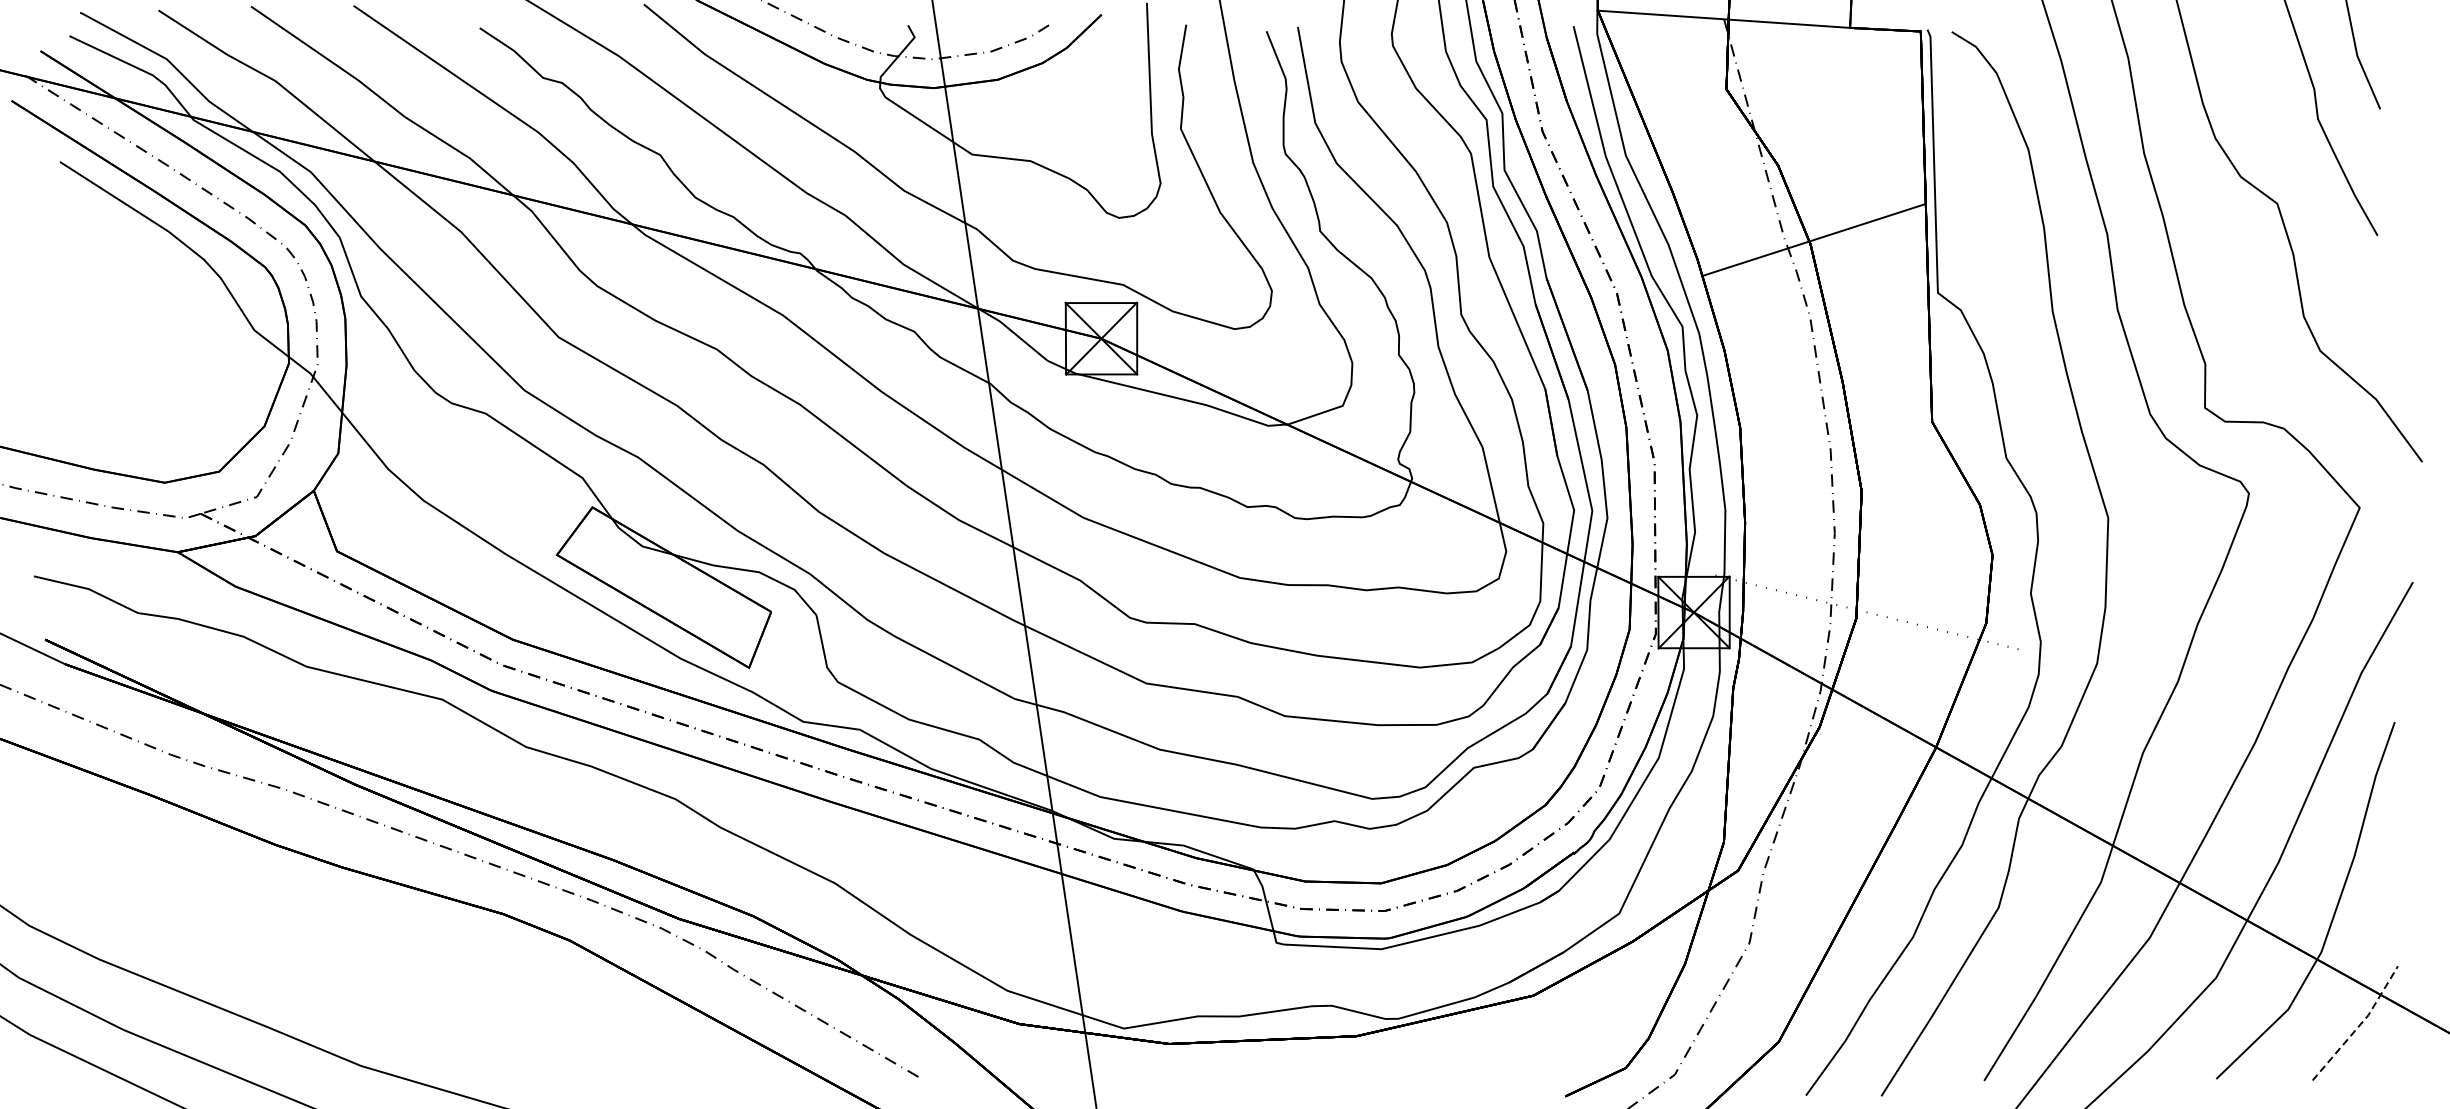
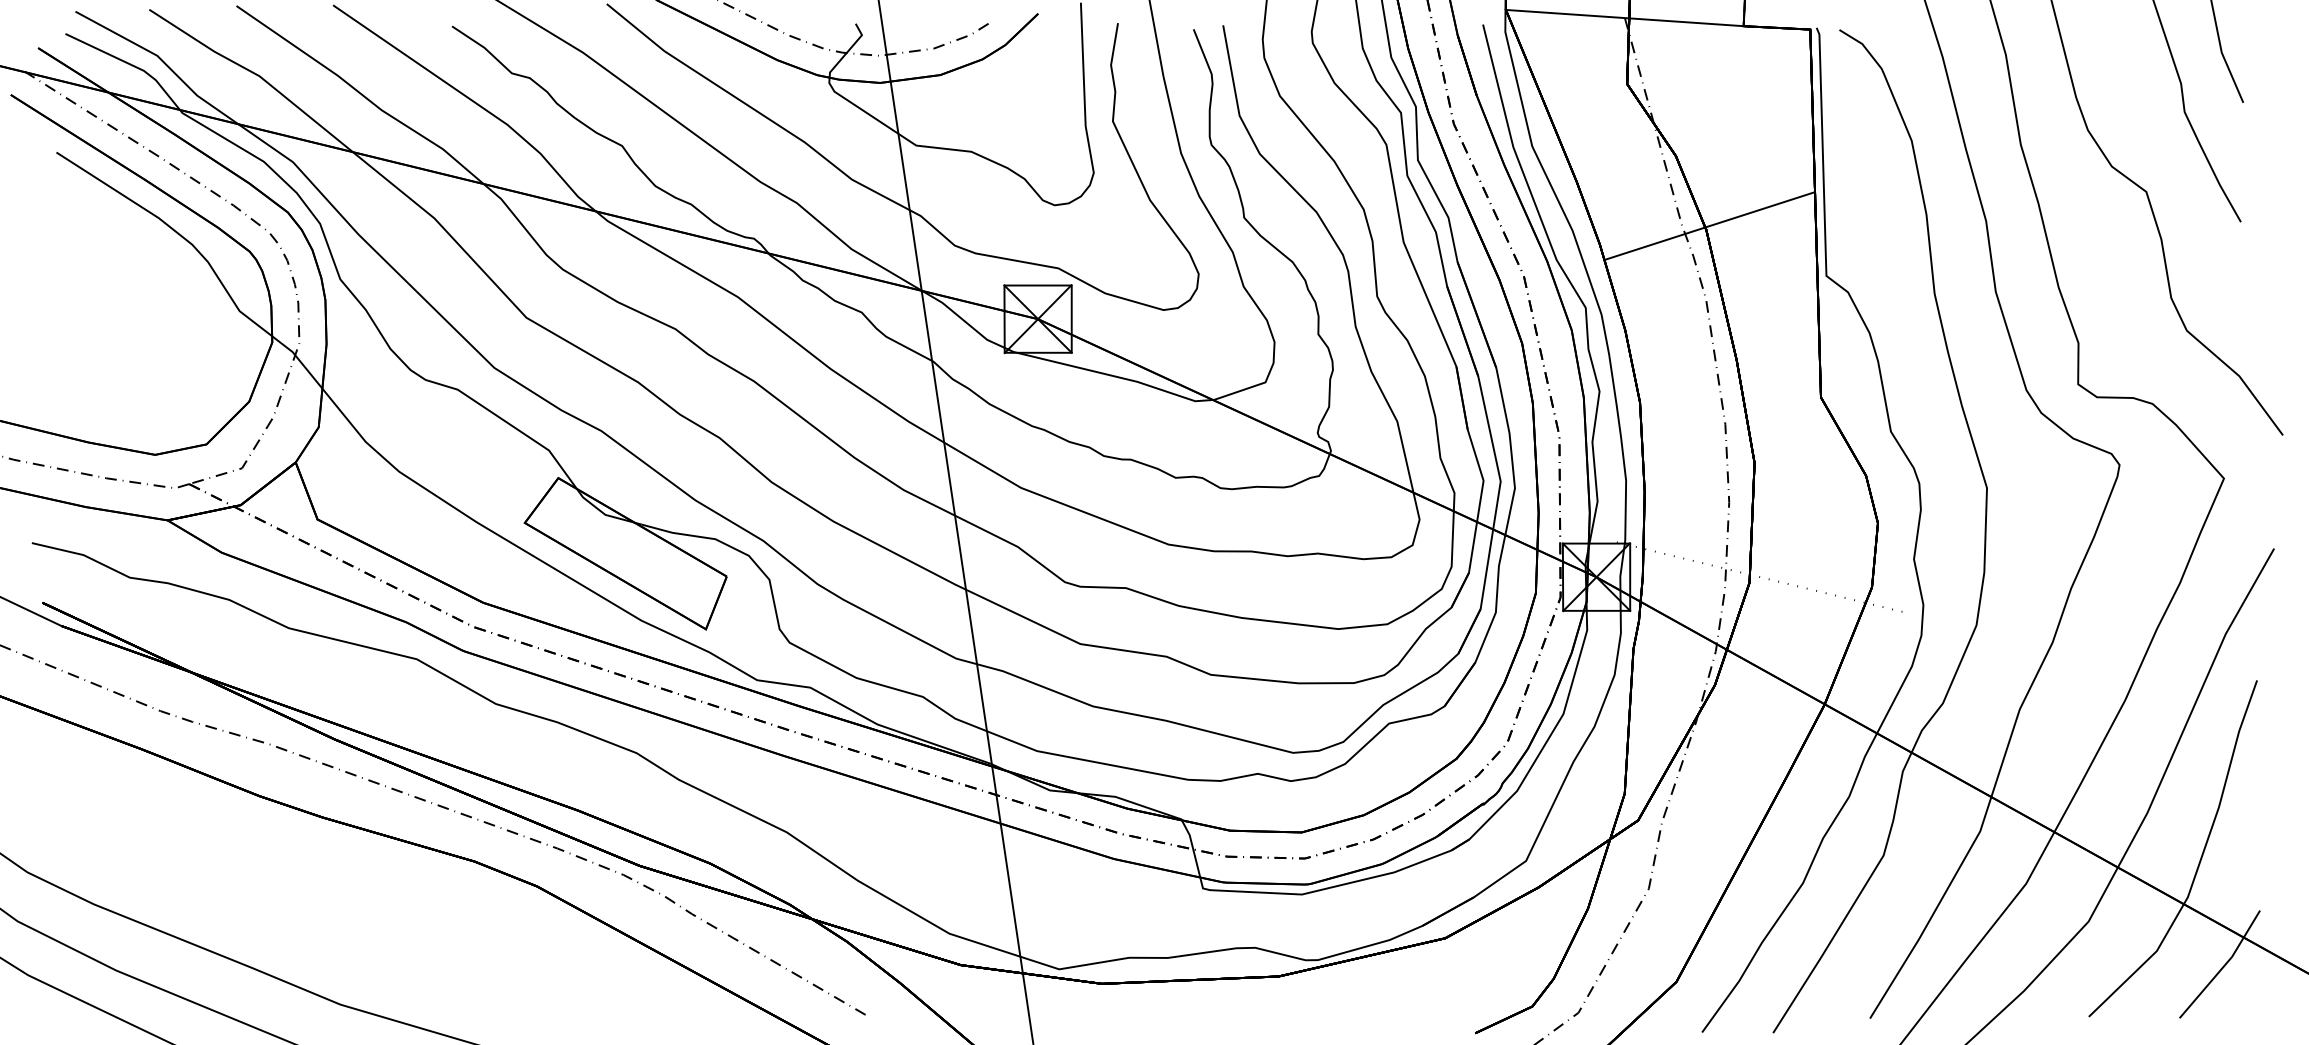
line: (2360, 1024) -> (2224, 965), dashed -> solid

